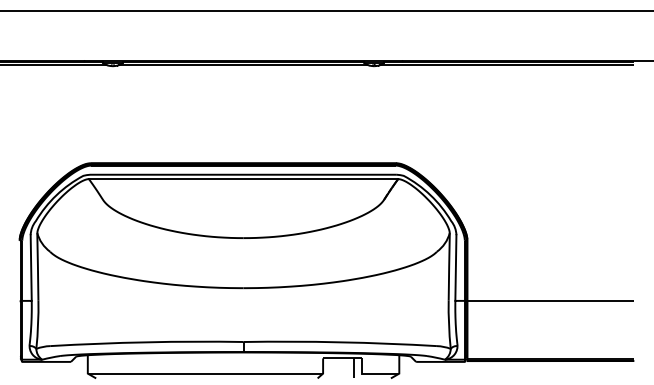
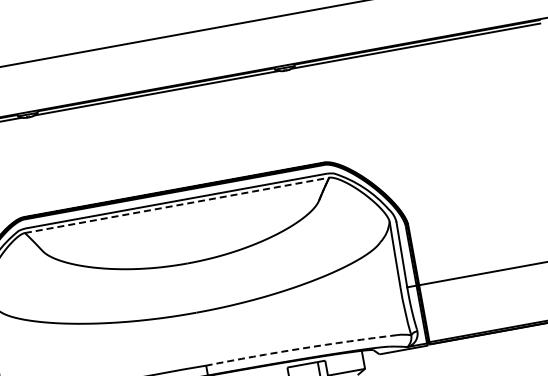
line: (243, 179) -> (177, 205), solid -> dashed
arc: (340, 342) -> (301, 348), solid -> dashed

